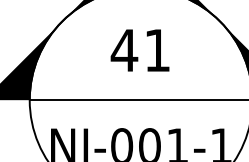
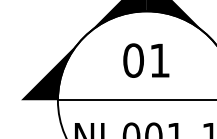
text: (124, 50) -> (133, 60), 41 -> 01

